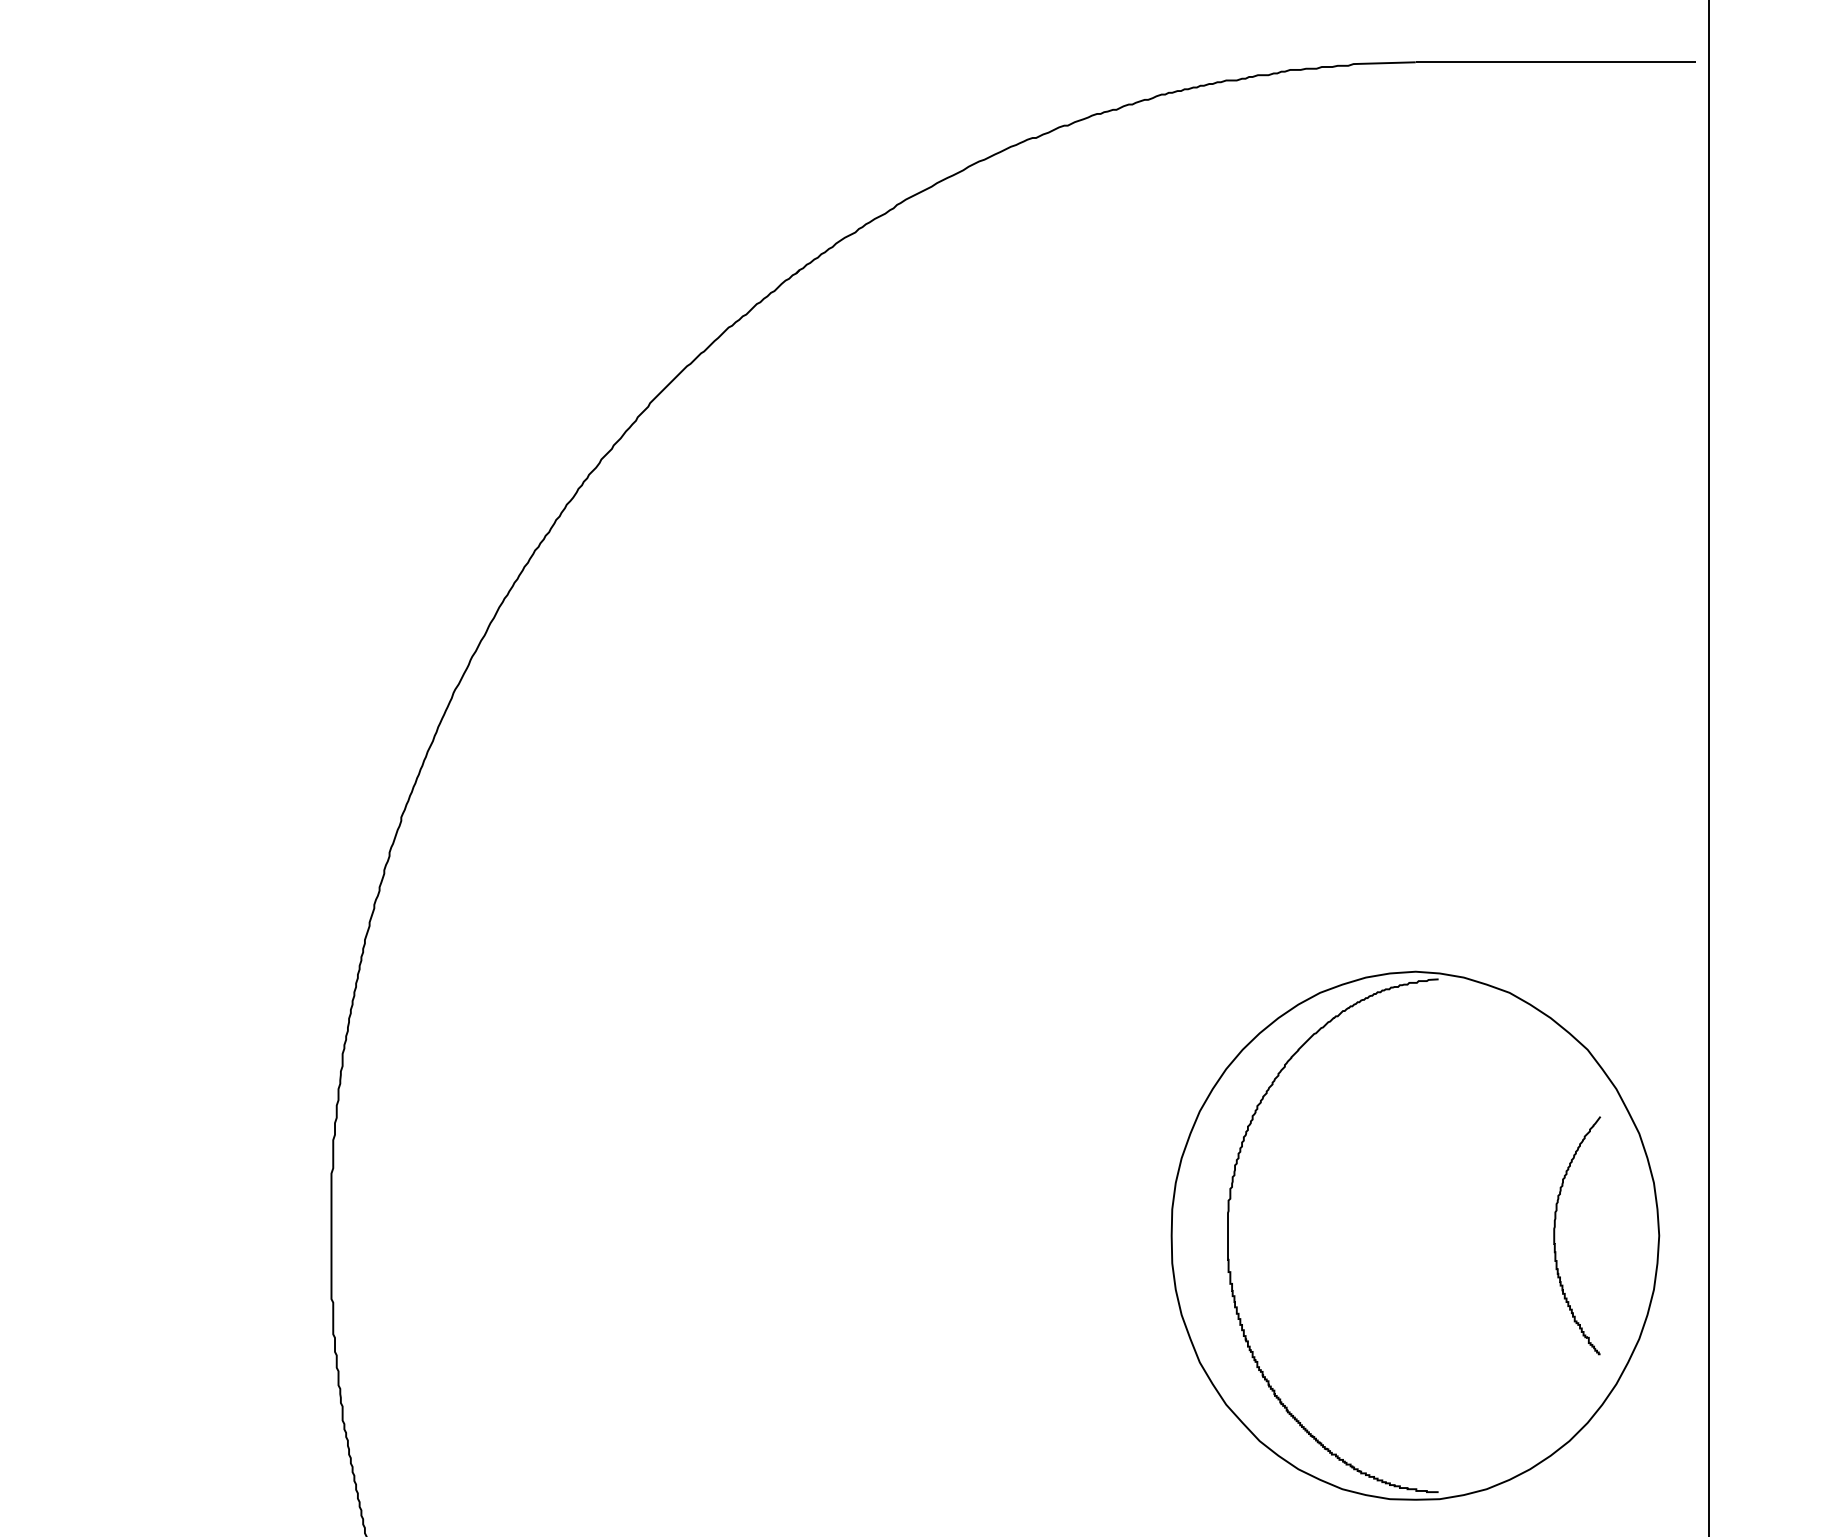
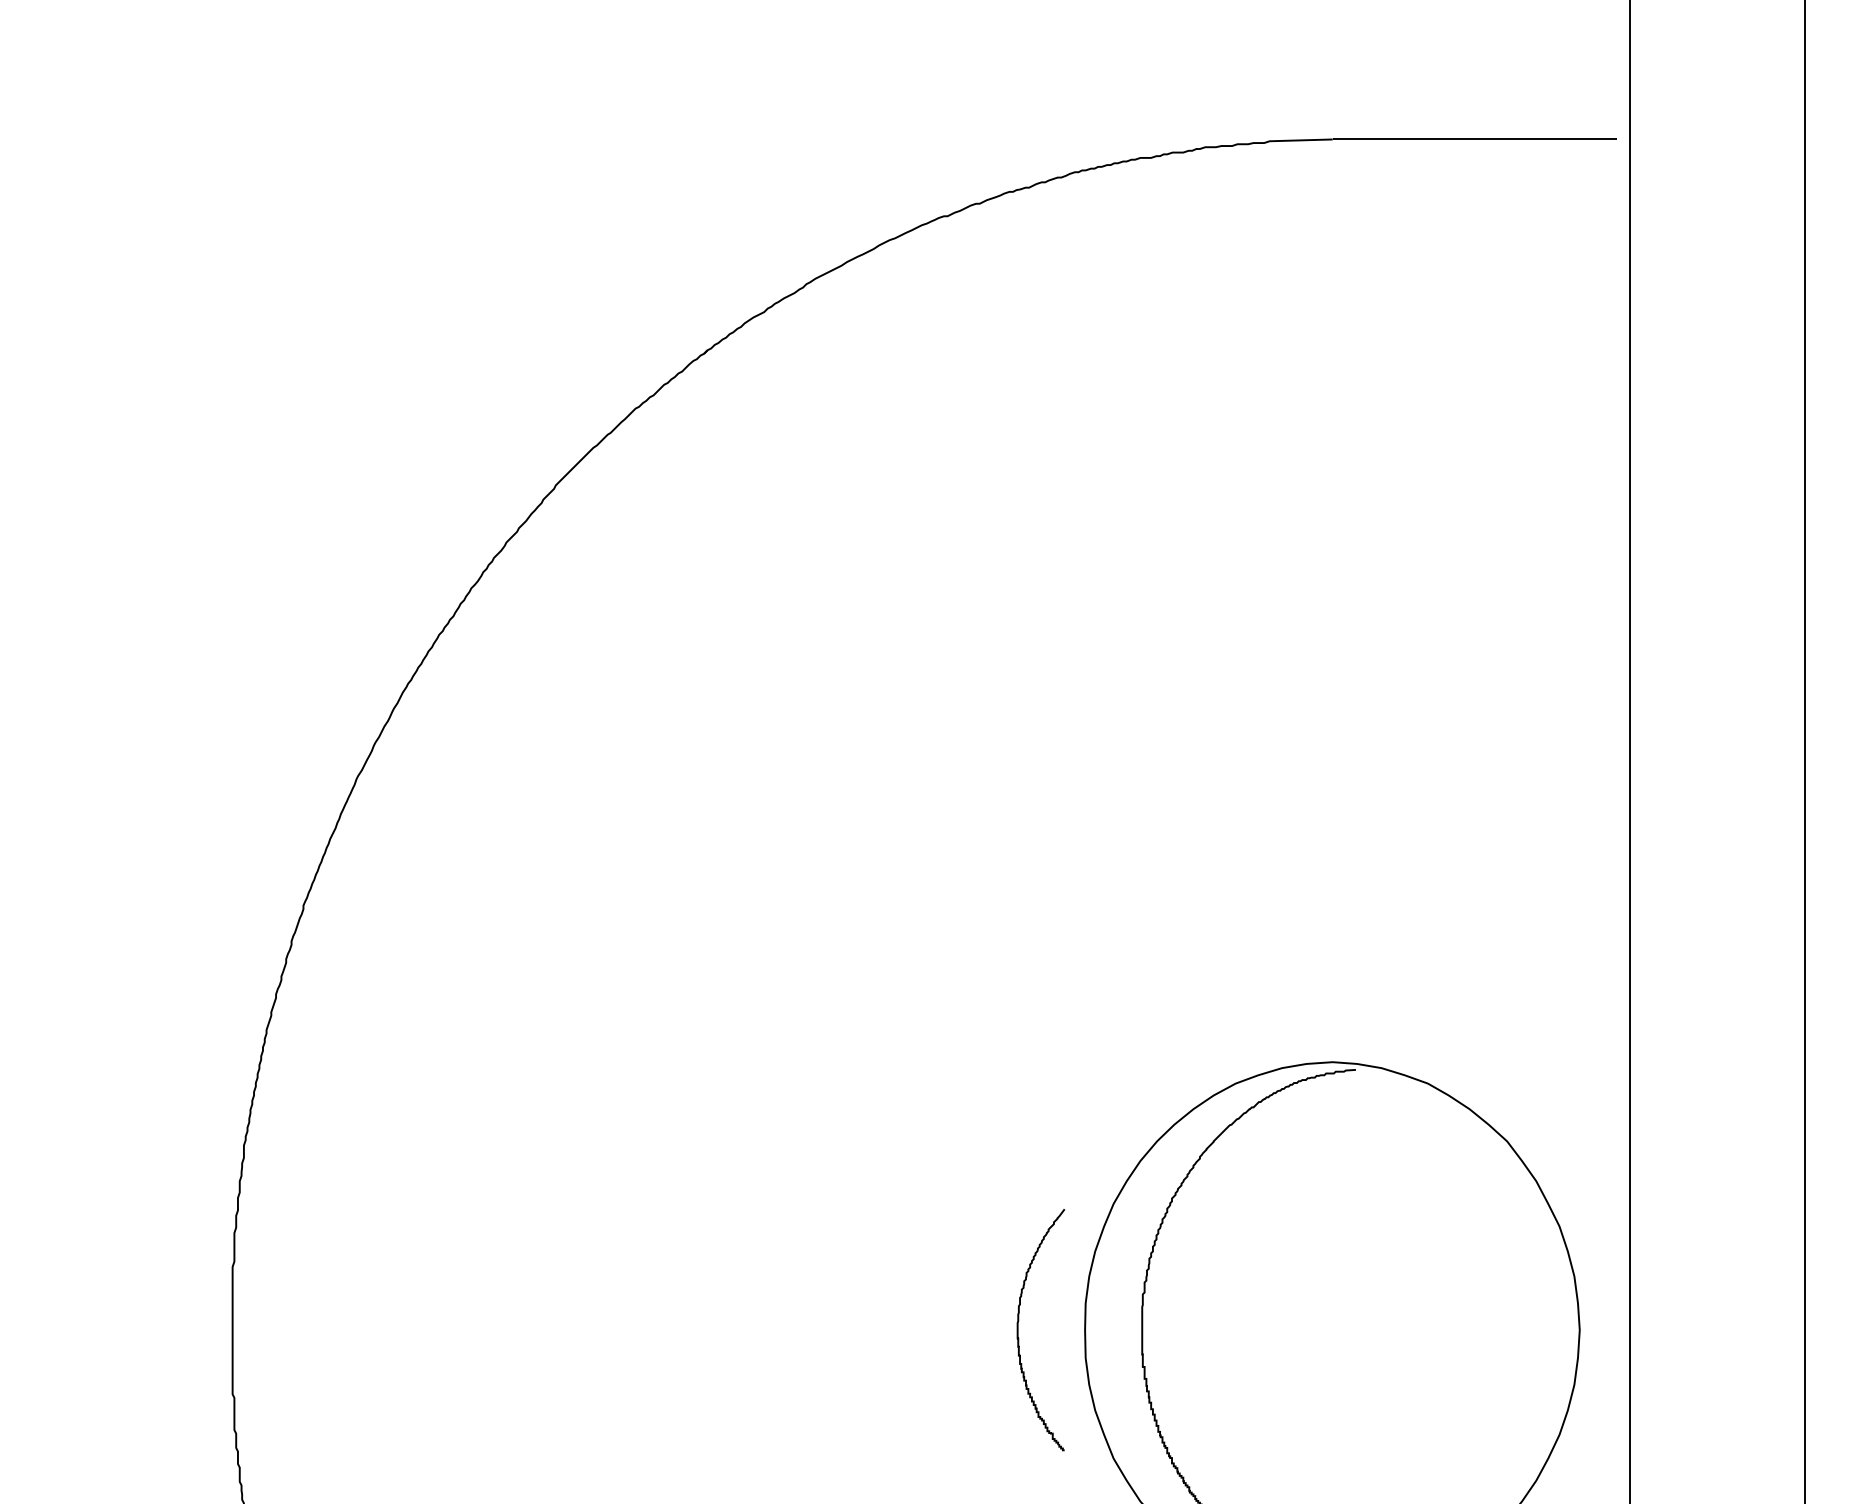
curve: (1555, 1235) -> (1018, 1329), moved

